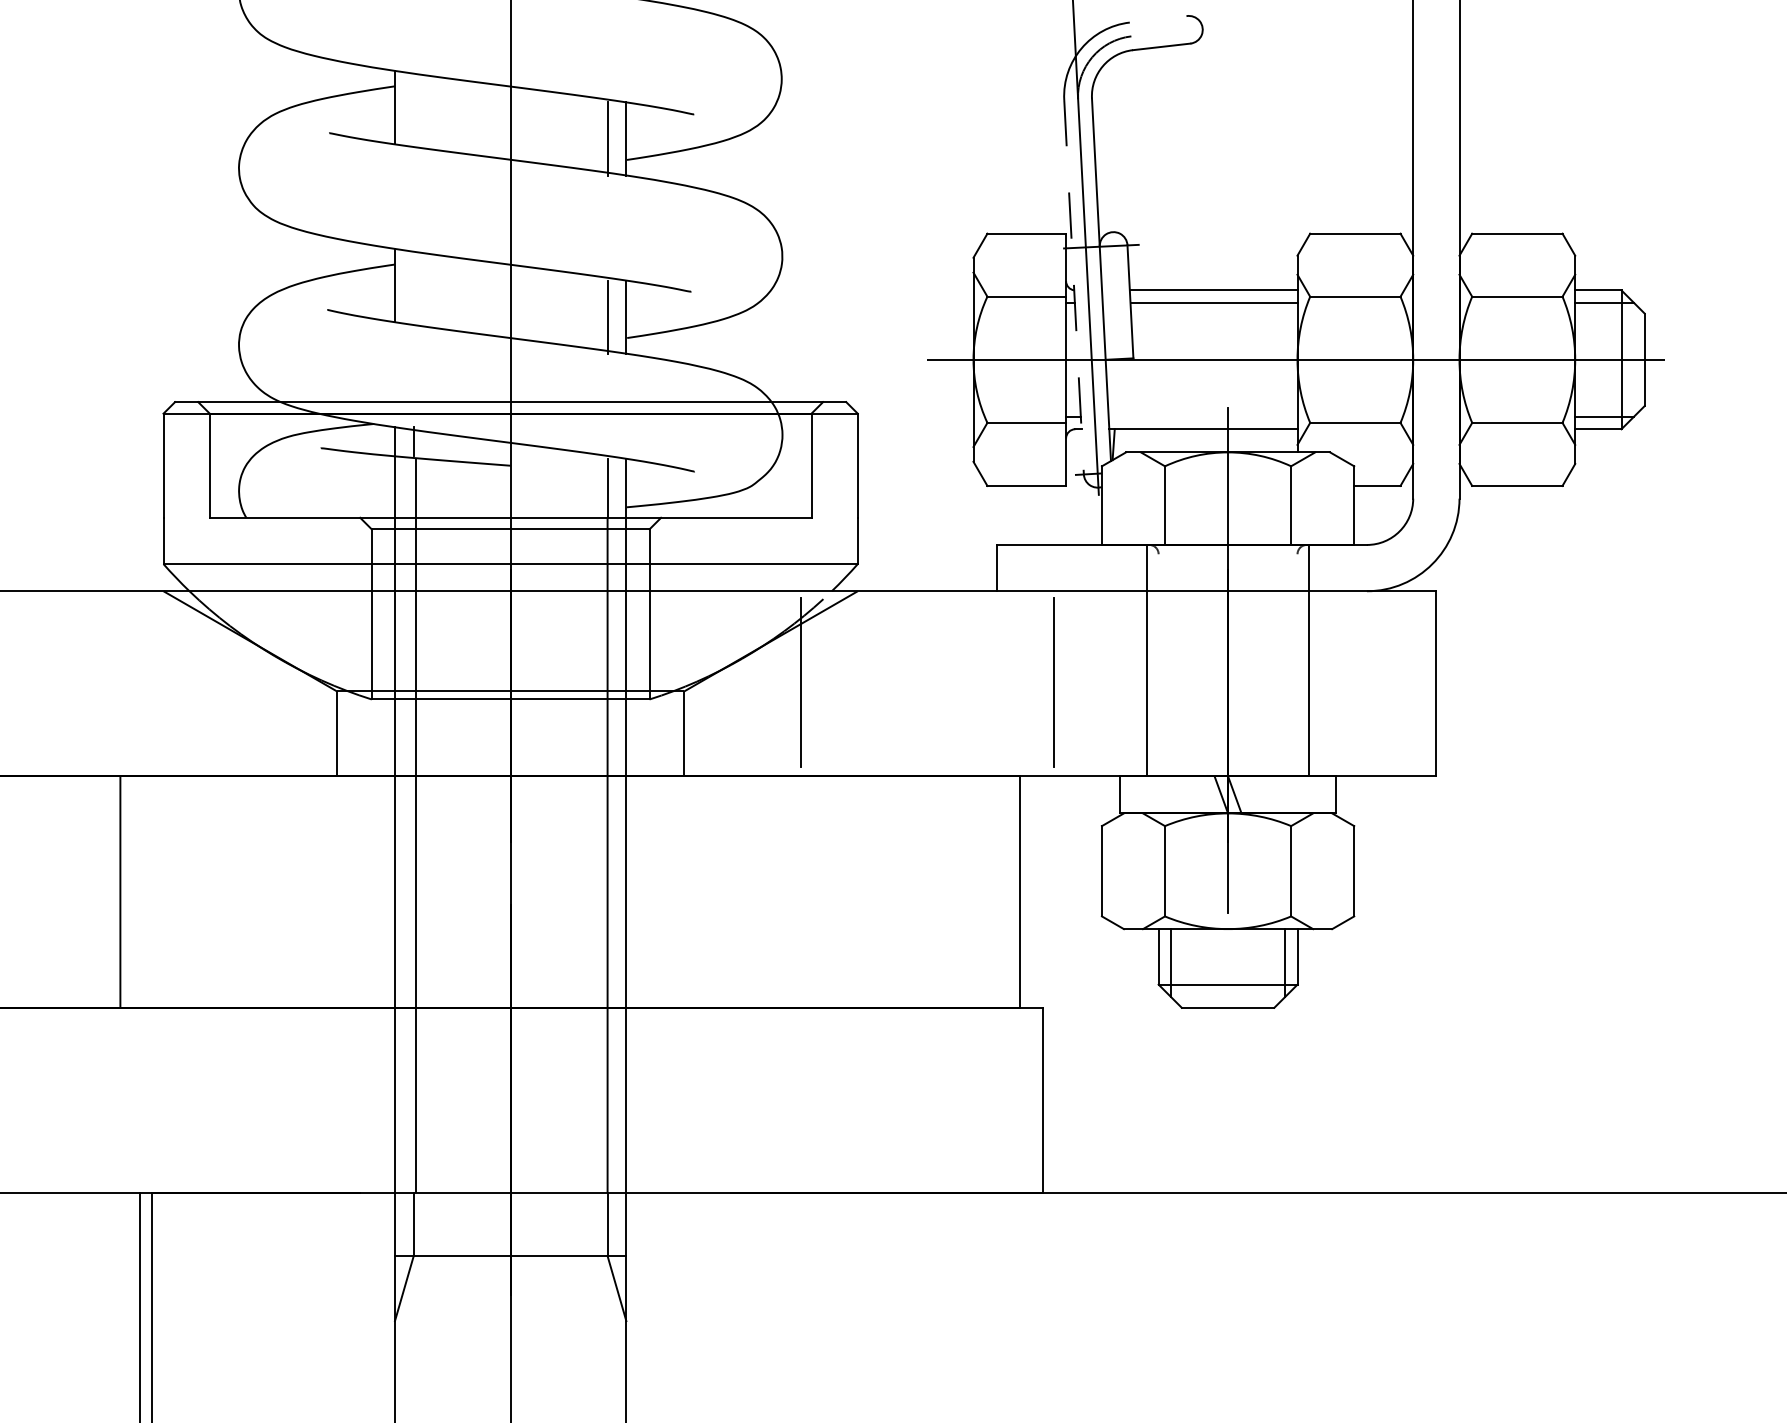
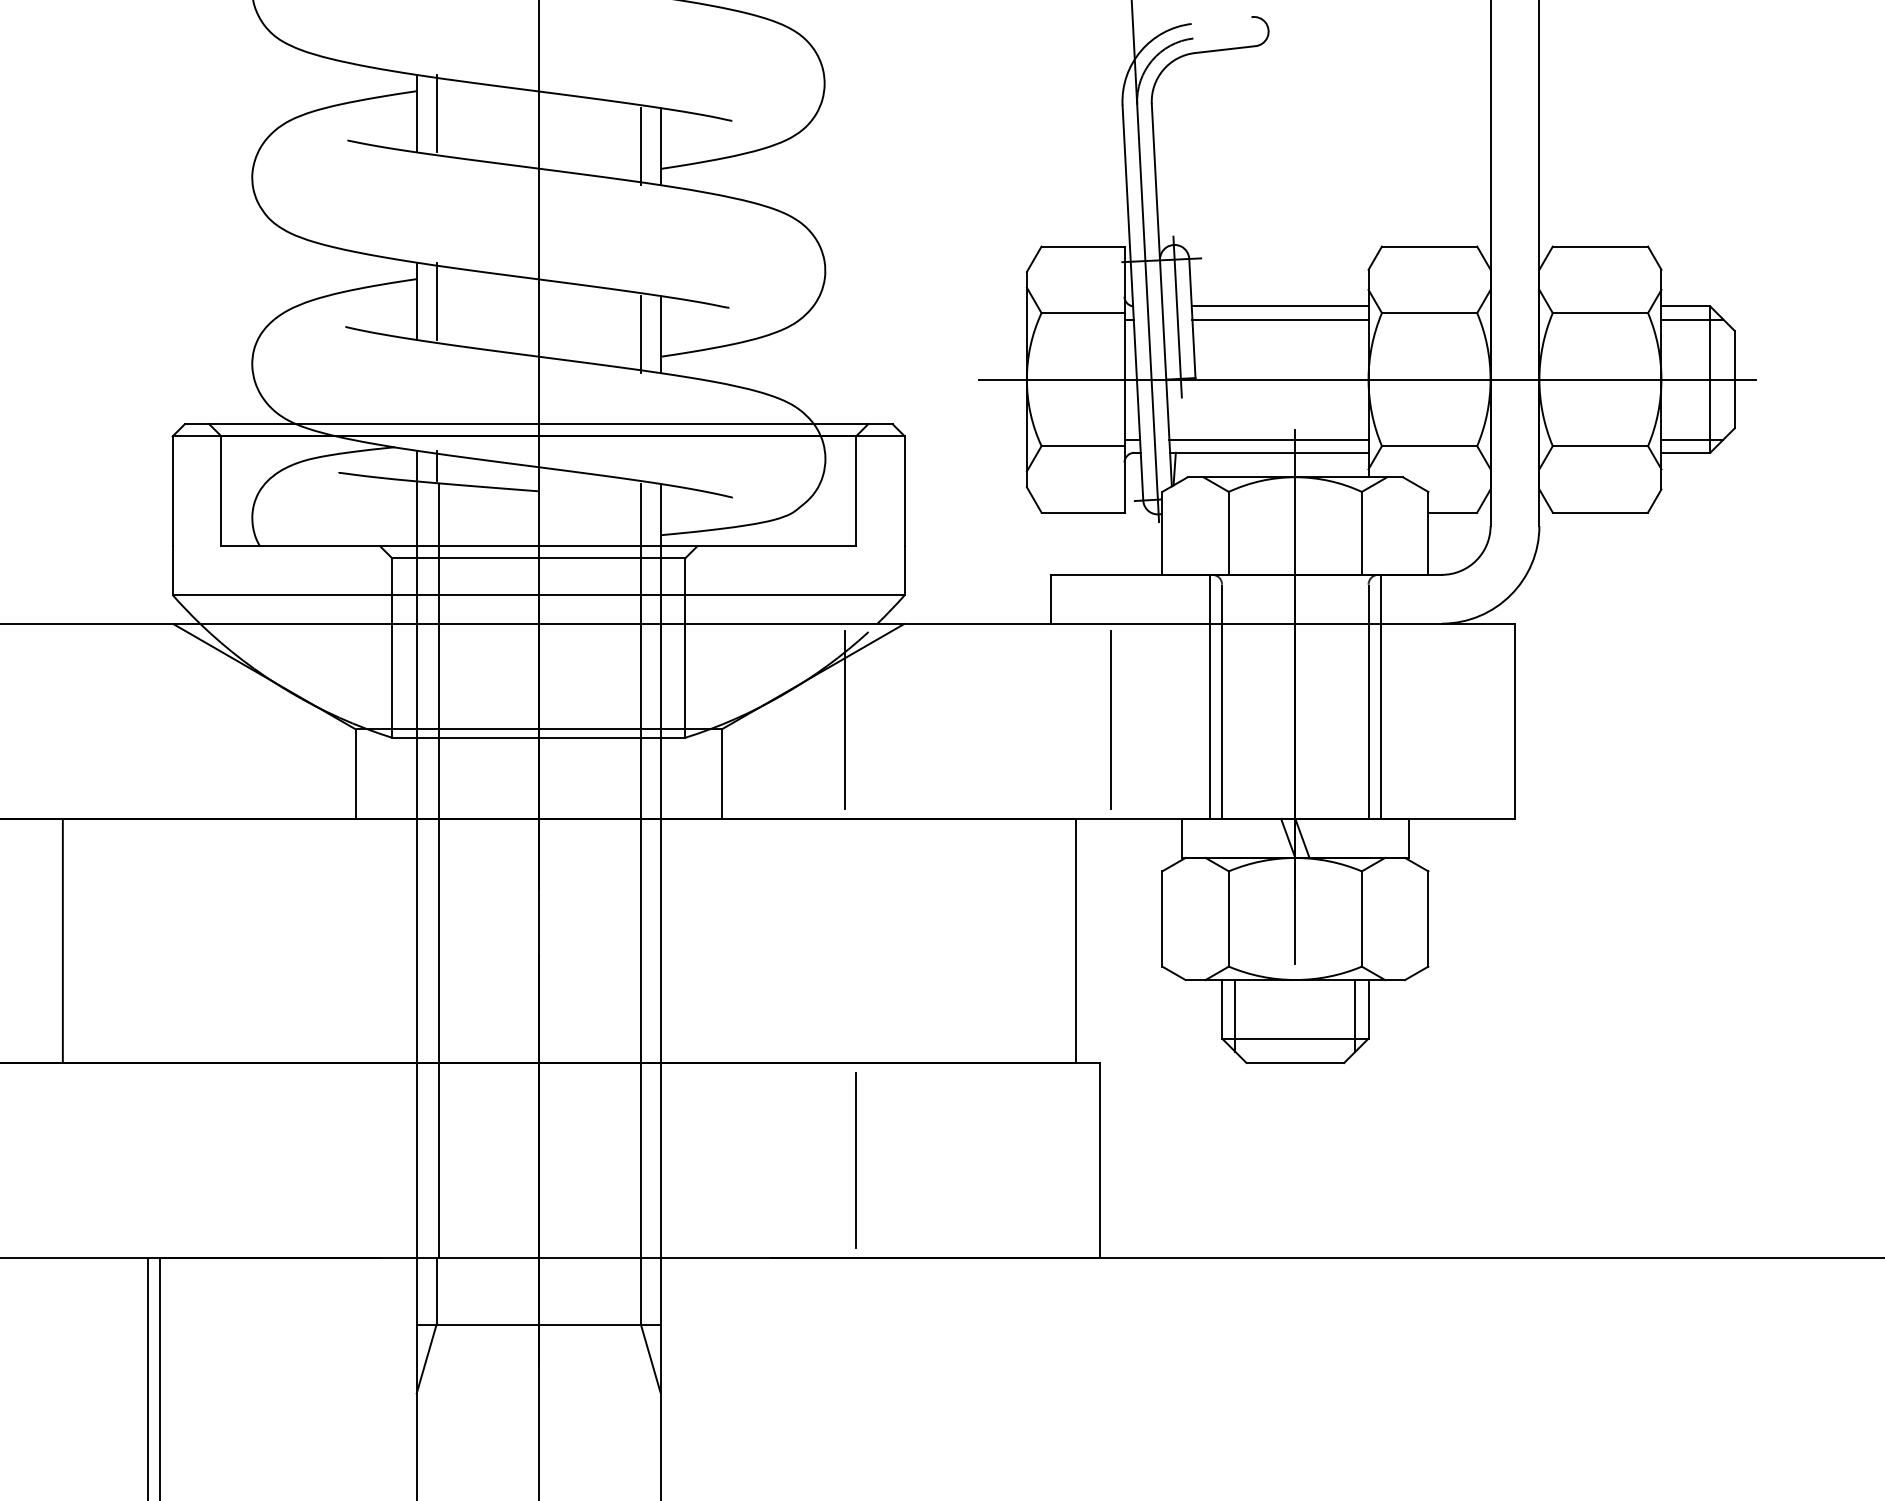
line: (413, 107) -> (436, 113), added
line: (413, 285) -> (436, 301), added
line: (1074, 287) -> (1133, 303), dashed -> solid
line: (1116, 300) -> (1177, 317), added
line: (1202, 416) -> (1268, 439), added
line: (1158, 665) -> (1221, 701), added
line: (1297, 665) -> (1368, 701), added
line: (120, 891) -> (62, 940), moved
line: (811, 1100) -> (856, 1160), added

